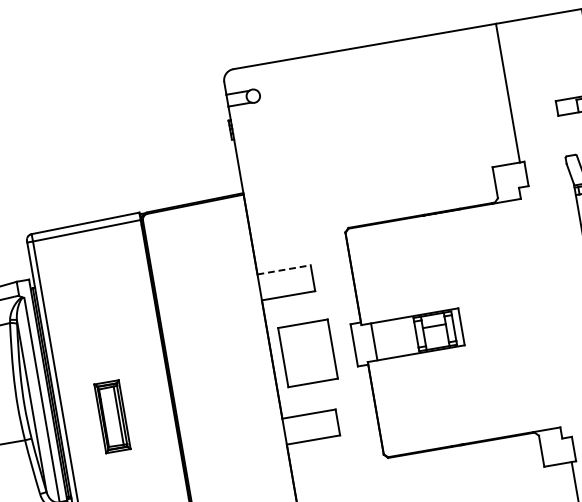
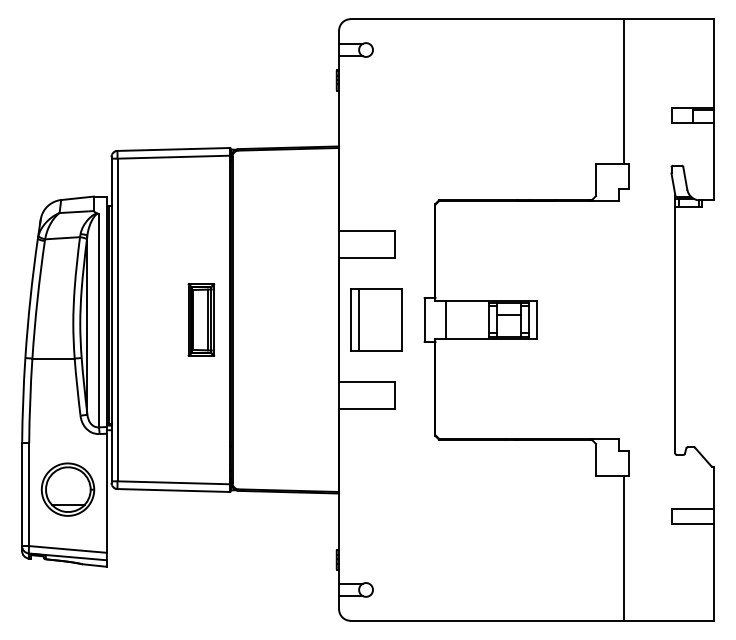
line: (283, 270) -> (366, 231), dashed -> solid
line: (291, 355) -> (359, 319), added
part: (112, 416) -> (201, 319), moved

